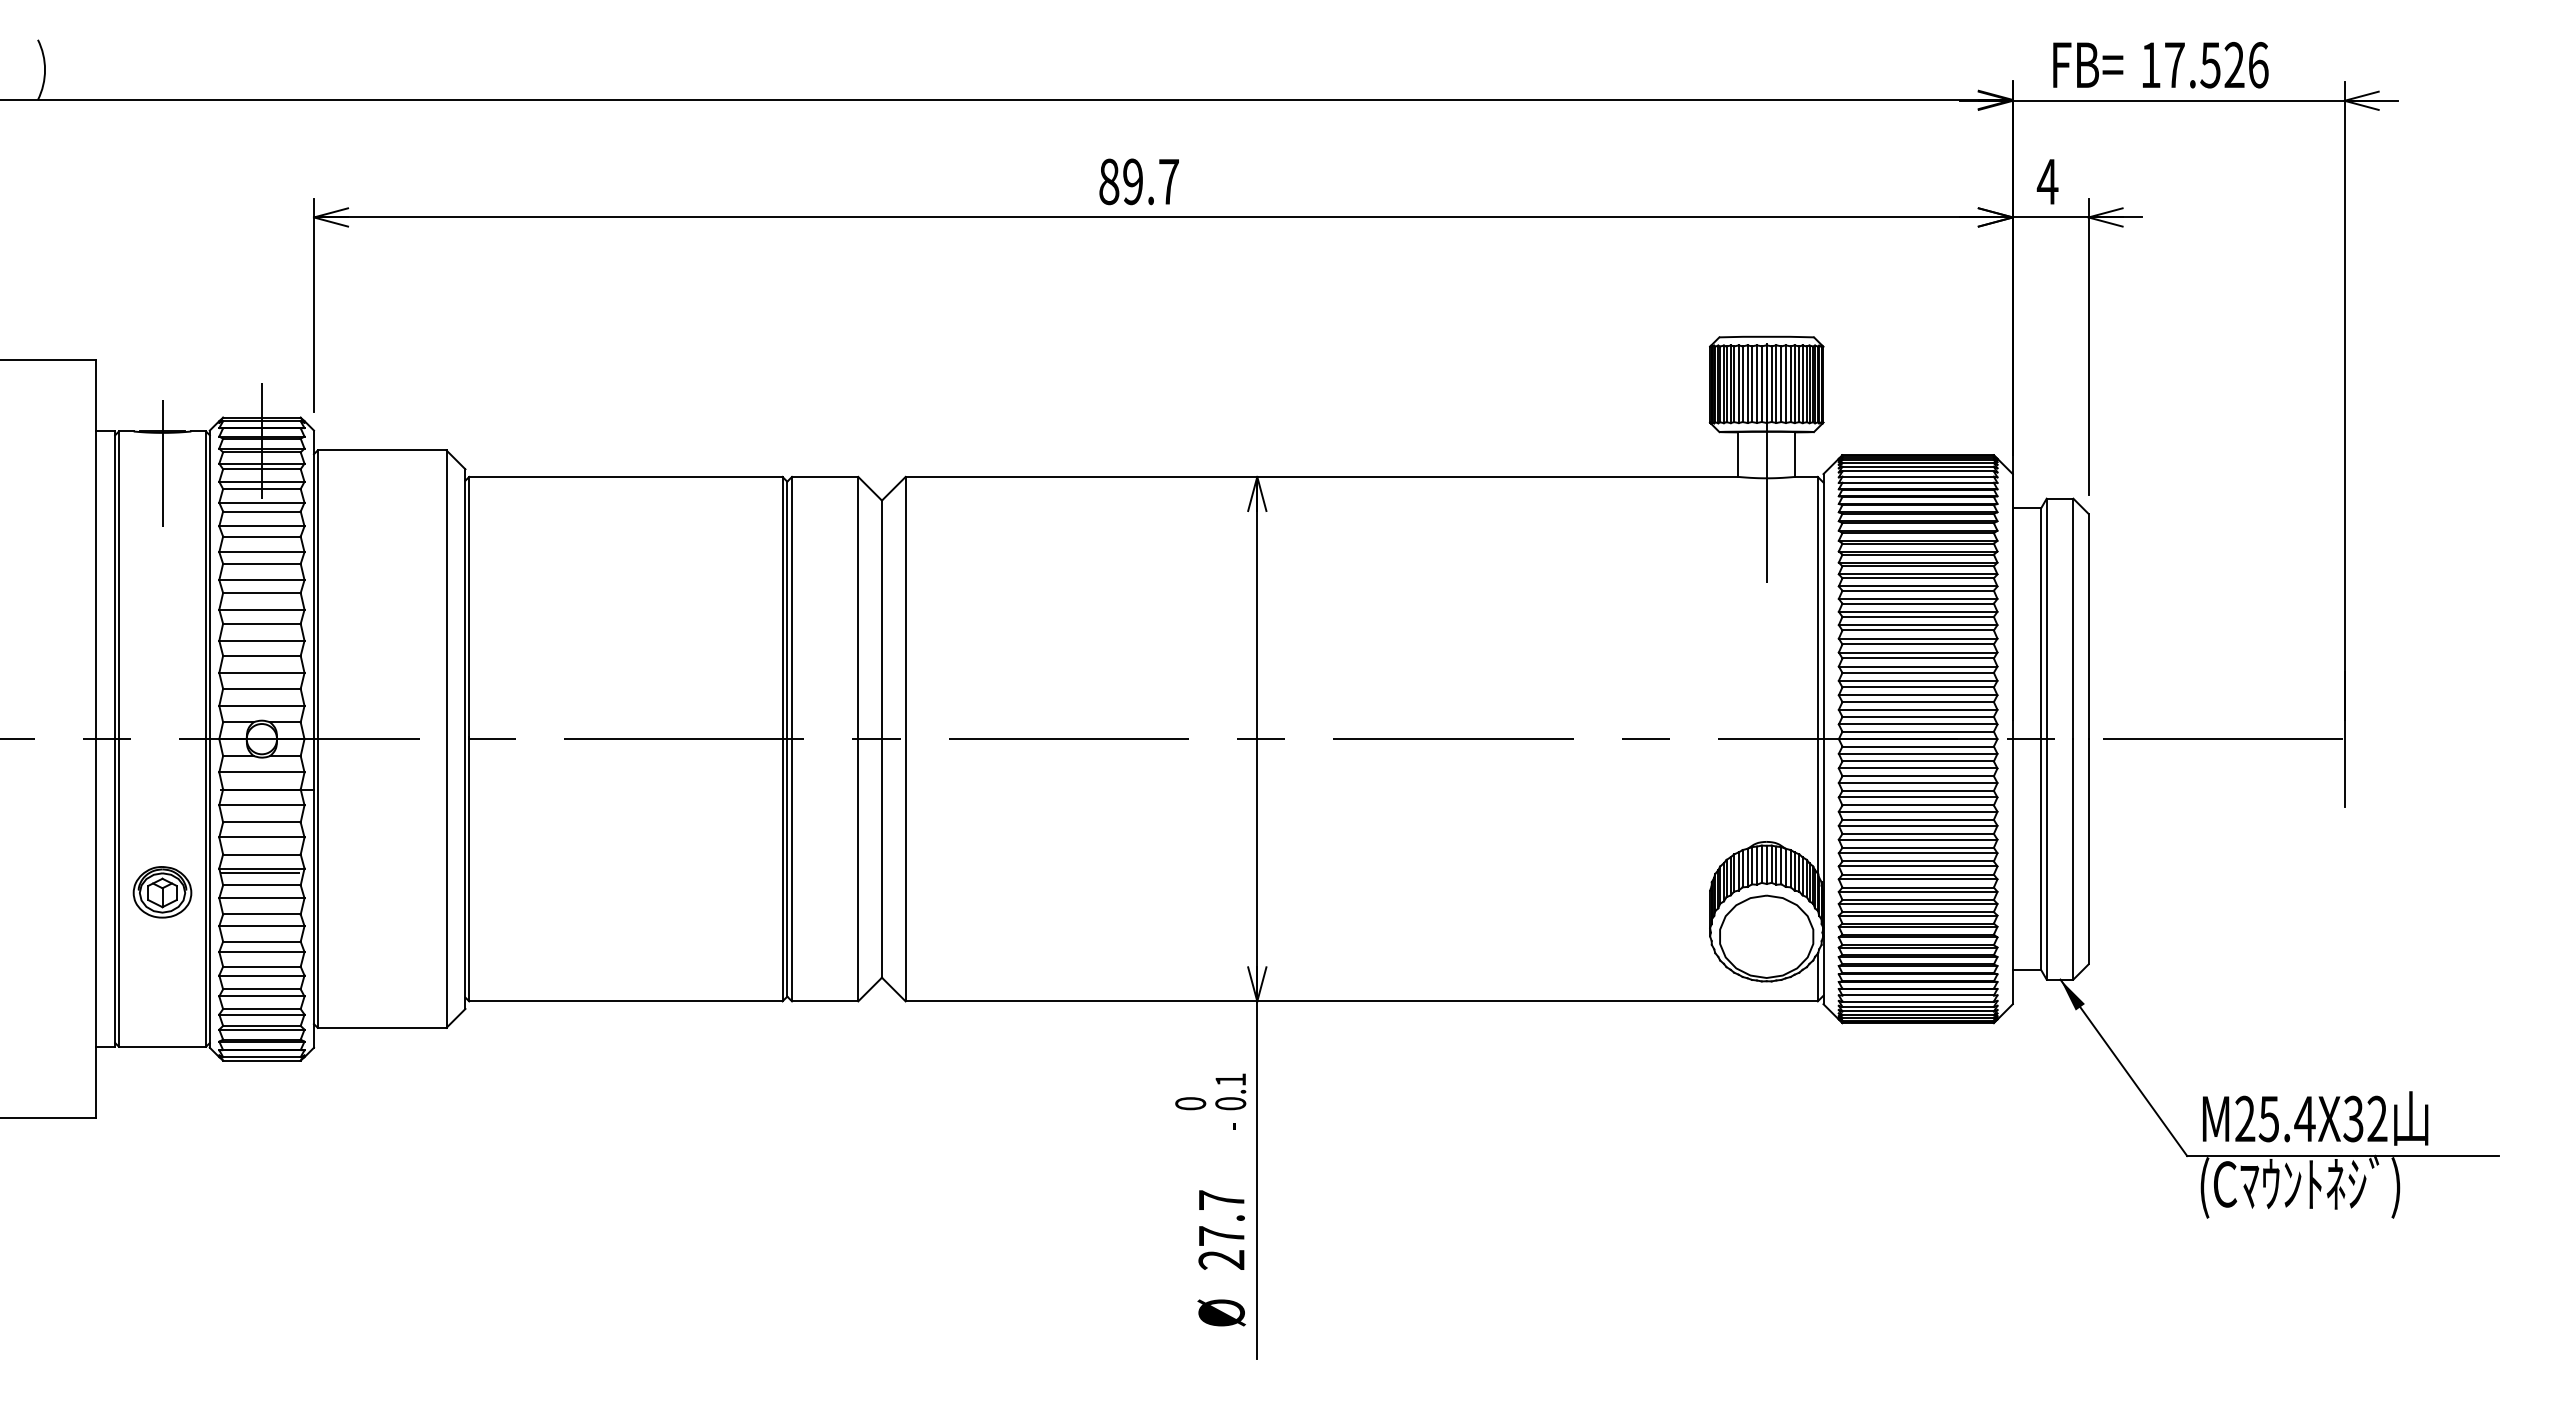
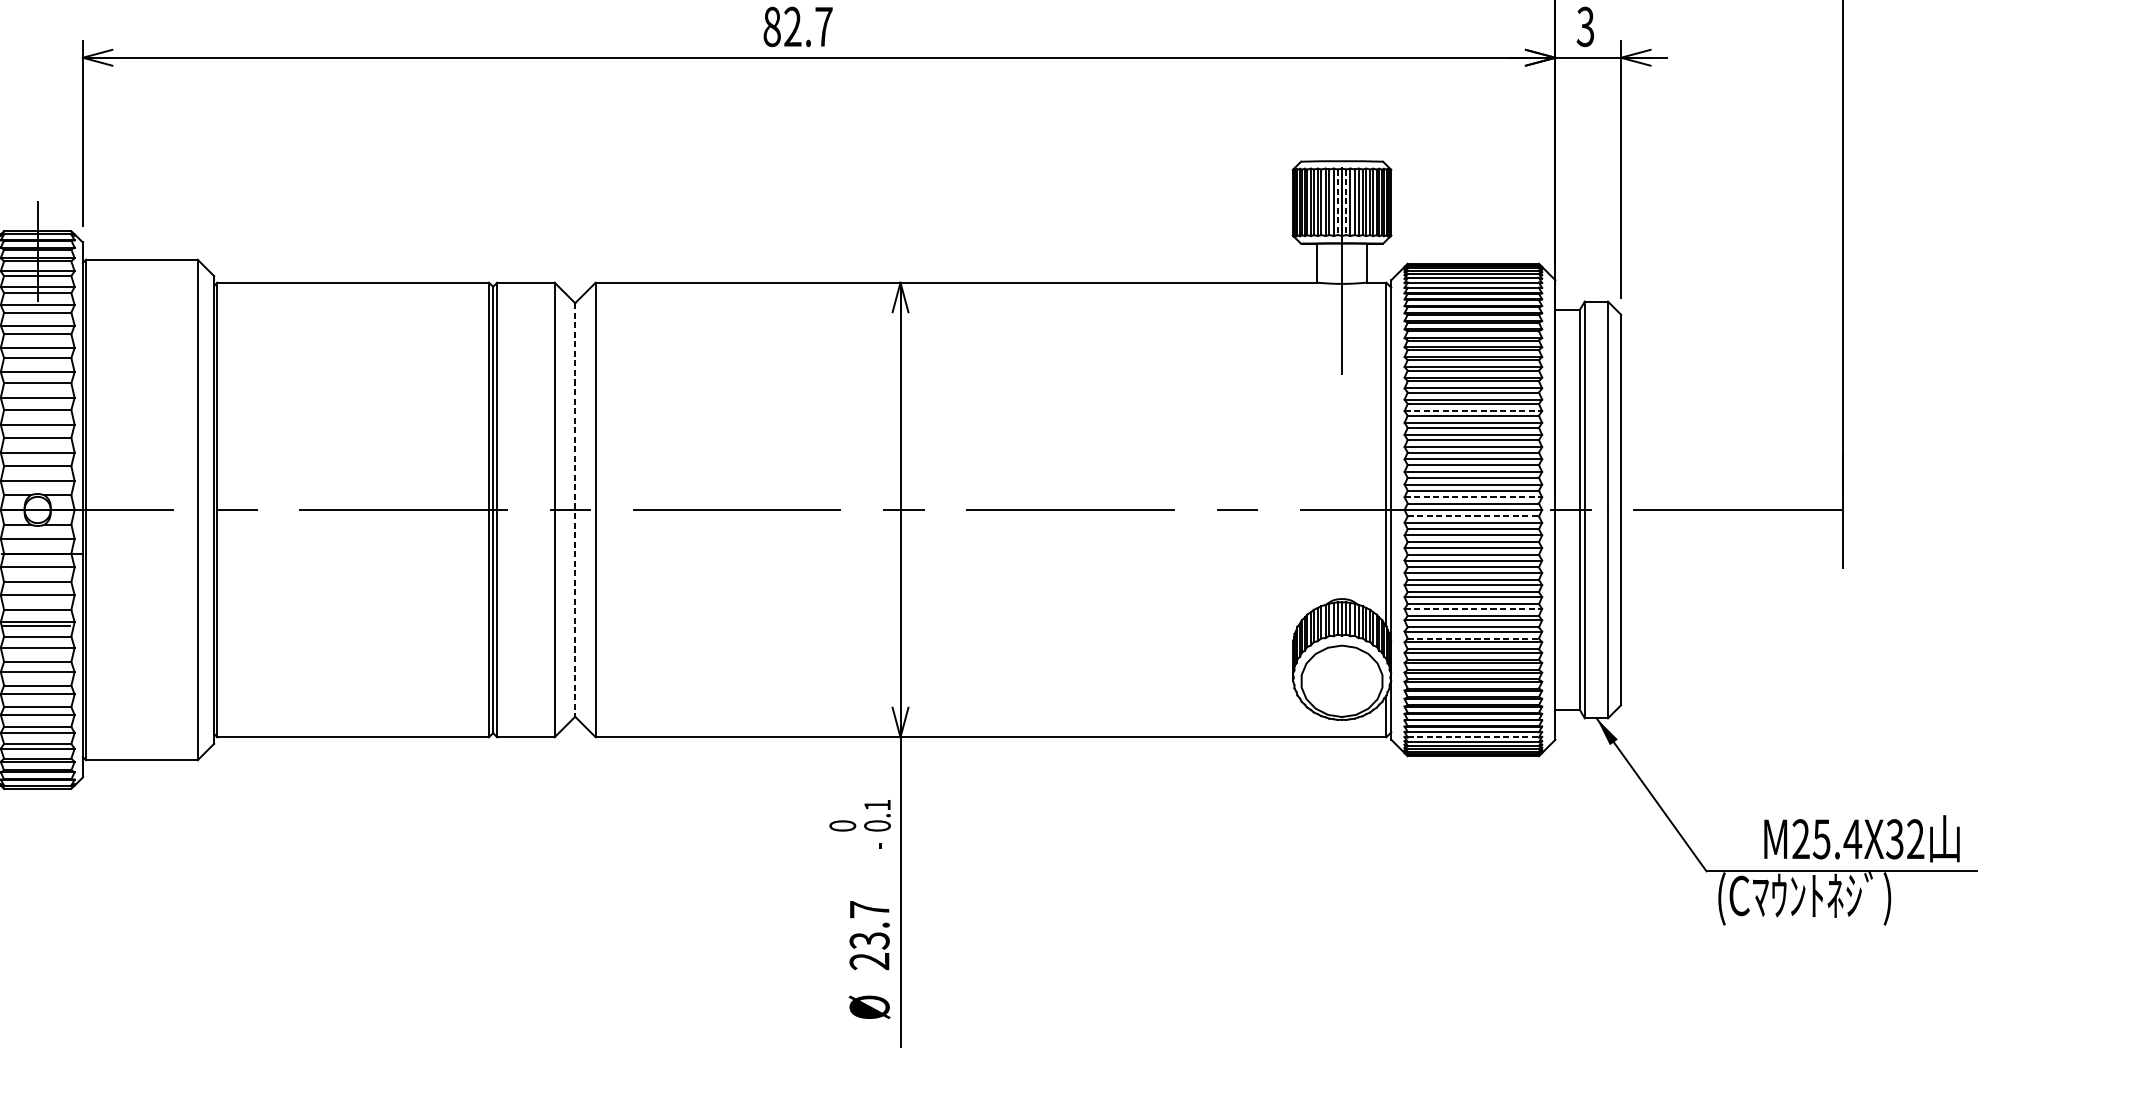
text: (2047, 181) -> (1585, 26), 4 -> 3
text: (1132, 182) -> (792, 27), 89.7 -> 82.7
line: (1761, 384) -> (1337, 202), solid -> dashed
line: (1771, 384) -> (1346, 202), solid -> dashed
line: (1918, 625) -> (1473, 411), solid -> dashed
line: (1918, 724) -> (1473, 497), solid -> dashed
line: (881, 739) -> (574, 510), solid -> dashed
line: (1918, 746) -> (1473, 516), solid -> dashed
line: (1918, 853) -> (1473, 609), solid -> dashed
line: (1918, 887) -> (1473, 638), solid -> dashed
line: (1918, 1001) -> (1473, 737), solid -> dashed
text: (2315, 1118) -> (1861, 838), moved
text: (1221, 1236) -> (869, 941), 27.7 -> 23.7

